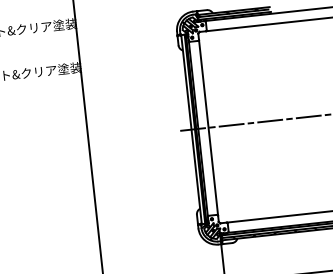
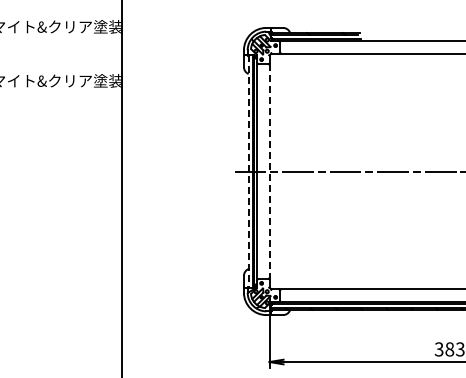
line: (208, 127) -> (269, 171), solid -> dashed
line: (191, 129) -> (248, 171), solid -> dashed

